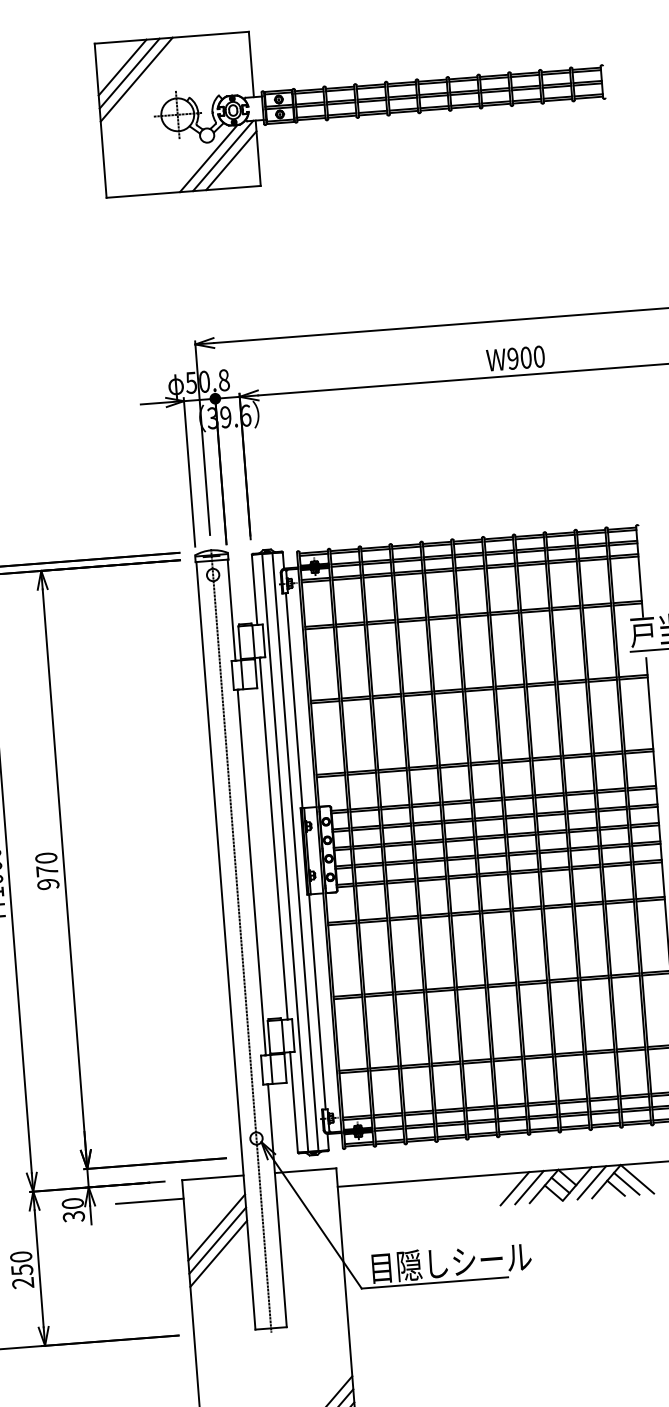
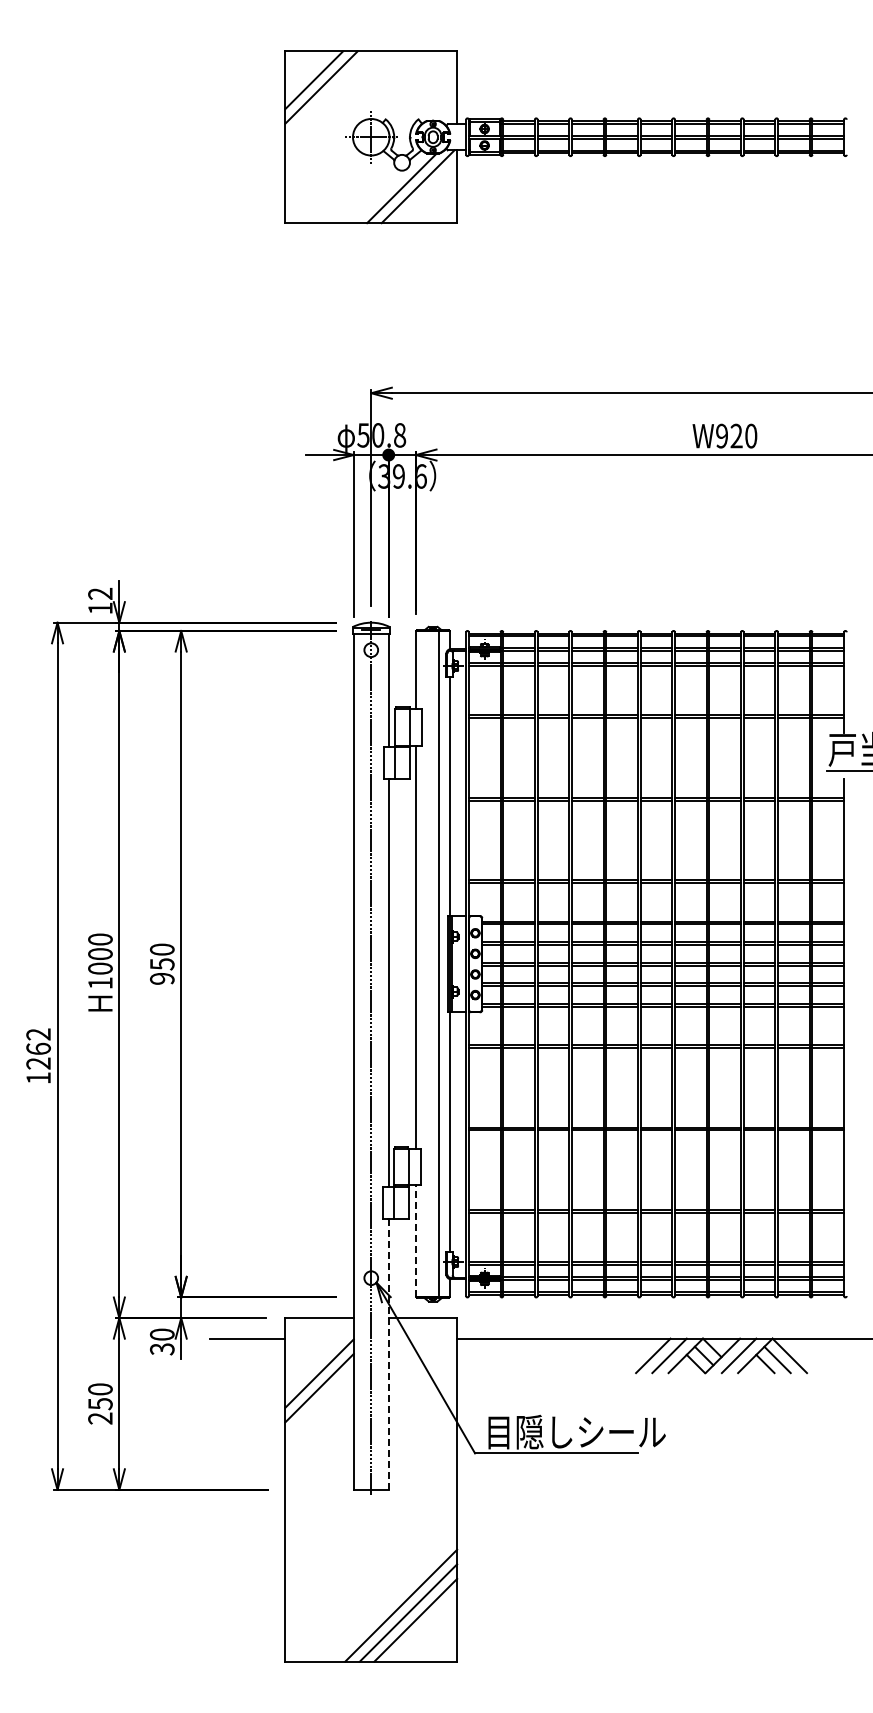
line: (136, 79) -> (328, 94), removed
line: (231, 160) -> (426, 192), removed
text: (526, 357) -> (736, 435), W900 -> W920
line: (285, 852) -> (427, 963), removed
text: (47, 871) -> (162, 964), 970 -> 950
line: (293, 1102) -> (415, 1241), solid -> dashed
line: (277, 1205) -> (388, 1354), solid -> dashed
line: (218, 1253) -> (319, 1402), removed

